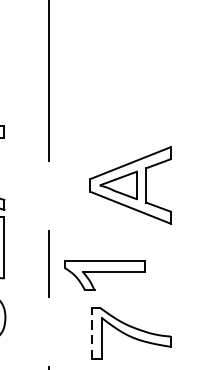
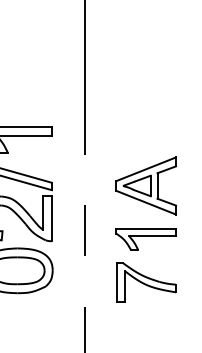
part: (129, 184) -> (145, 185), moved
part: (104, 275) -> (145, 239), moved
line: (91, 332) -> (116, 281), dashed -> solid

